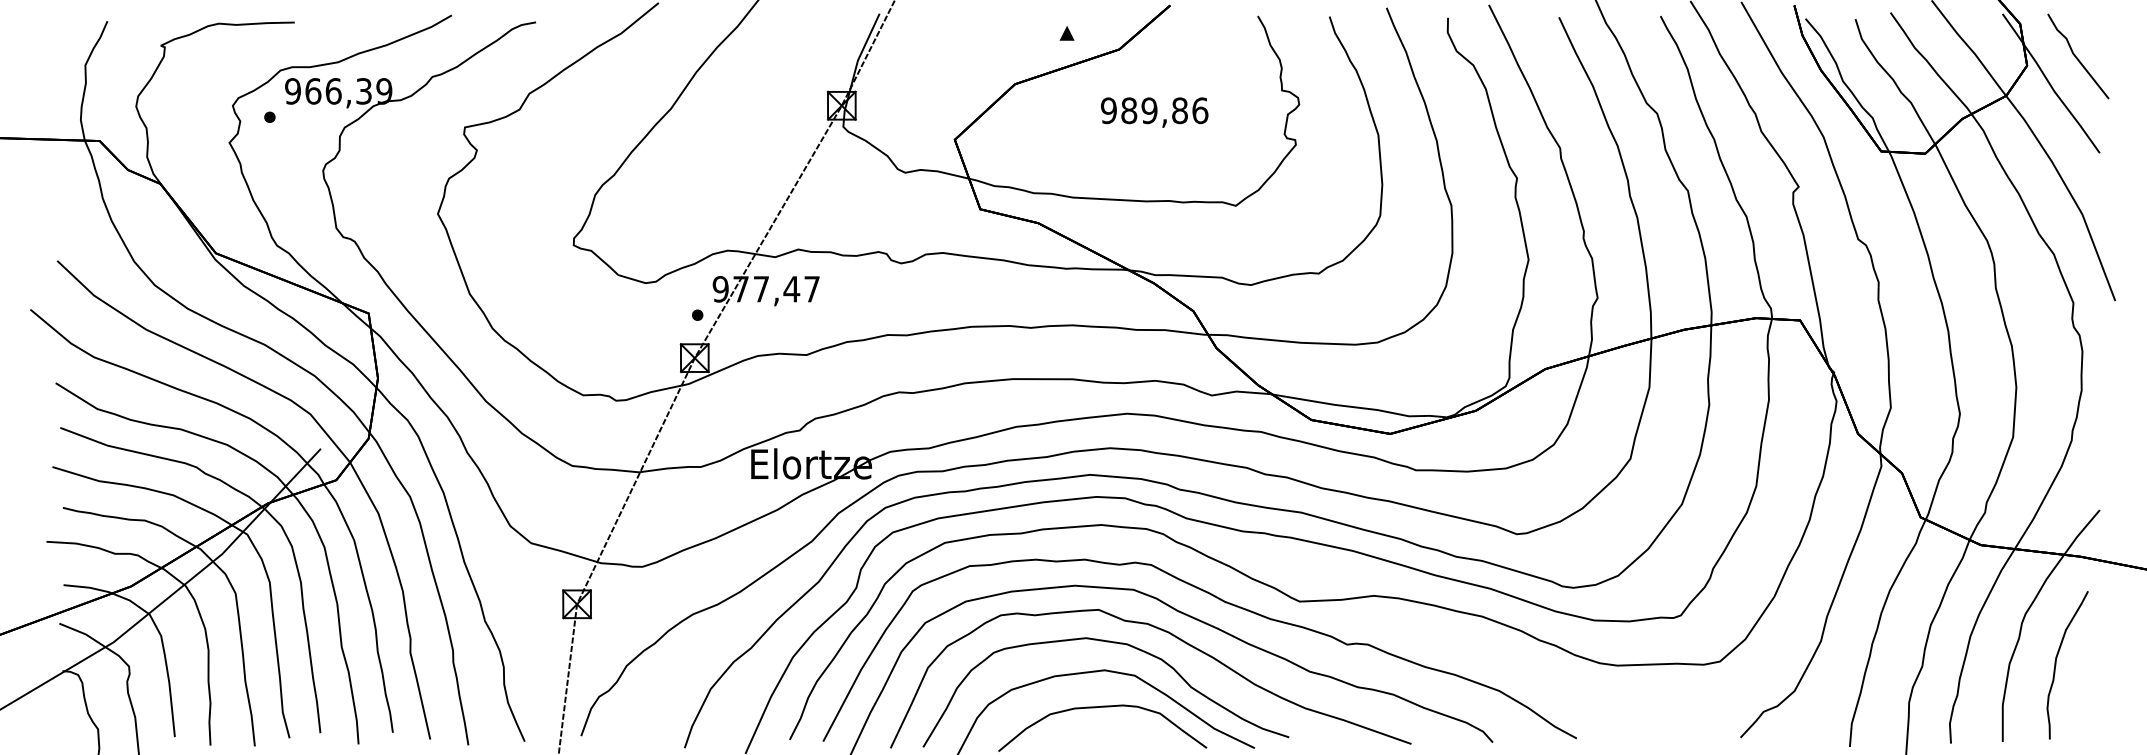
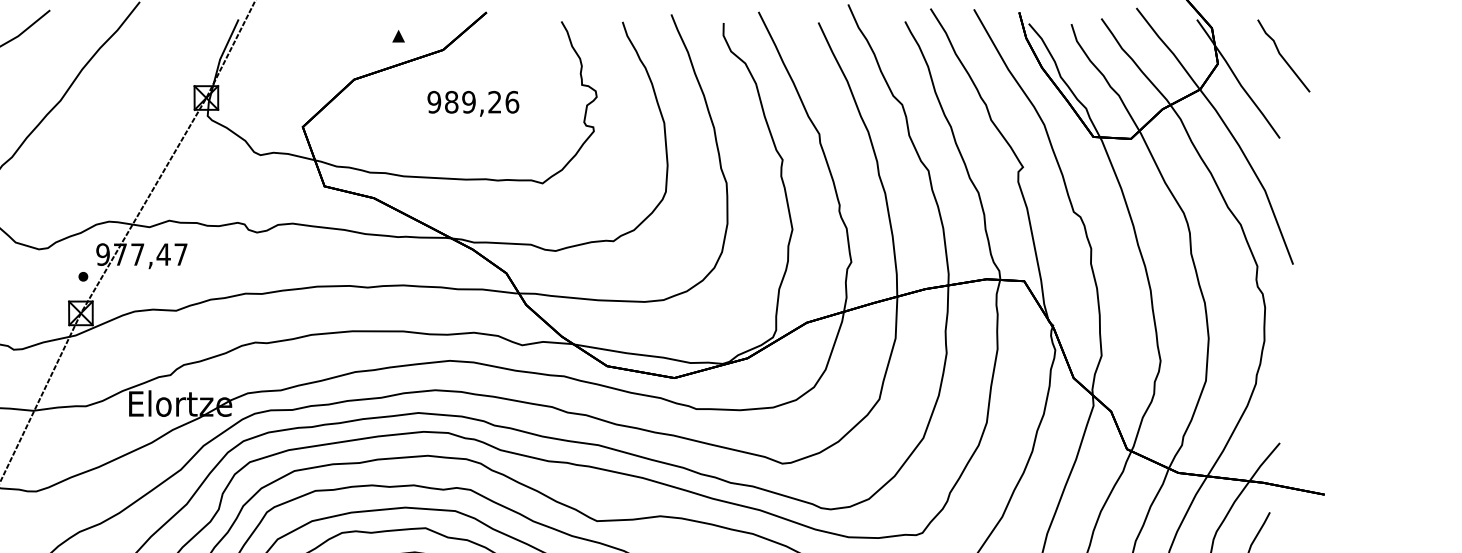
line: (2077, 57) -> (1283, 56), moved
text: (1179, 110) -> (494, 102), 989,86 -> 989,26

